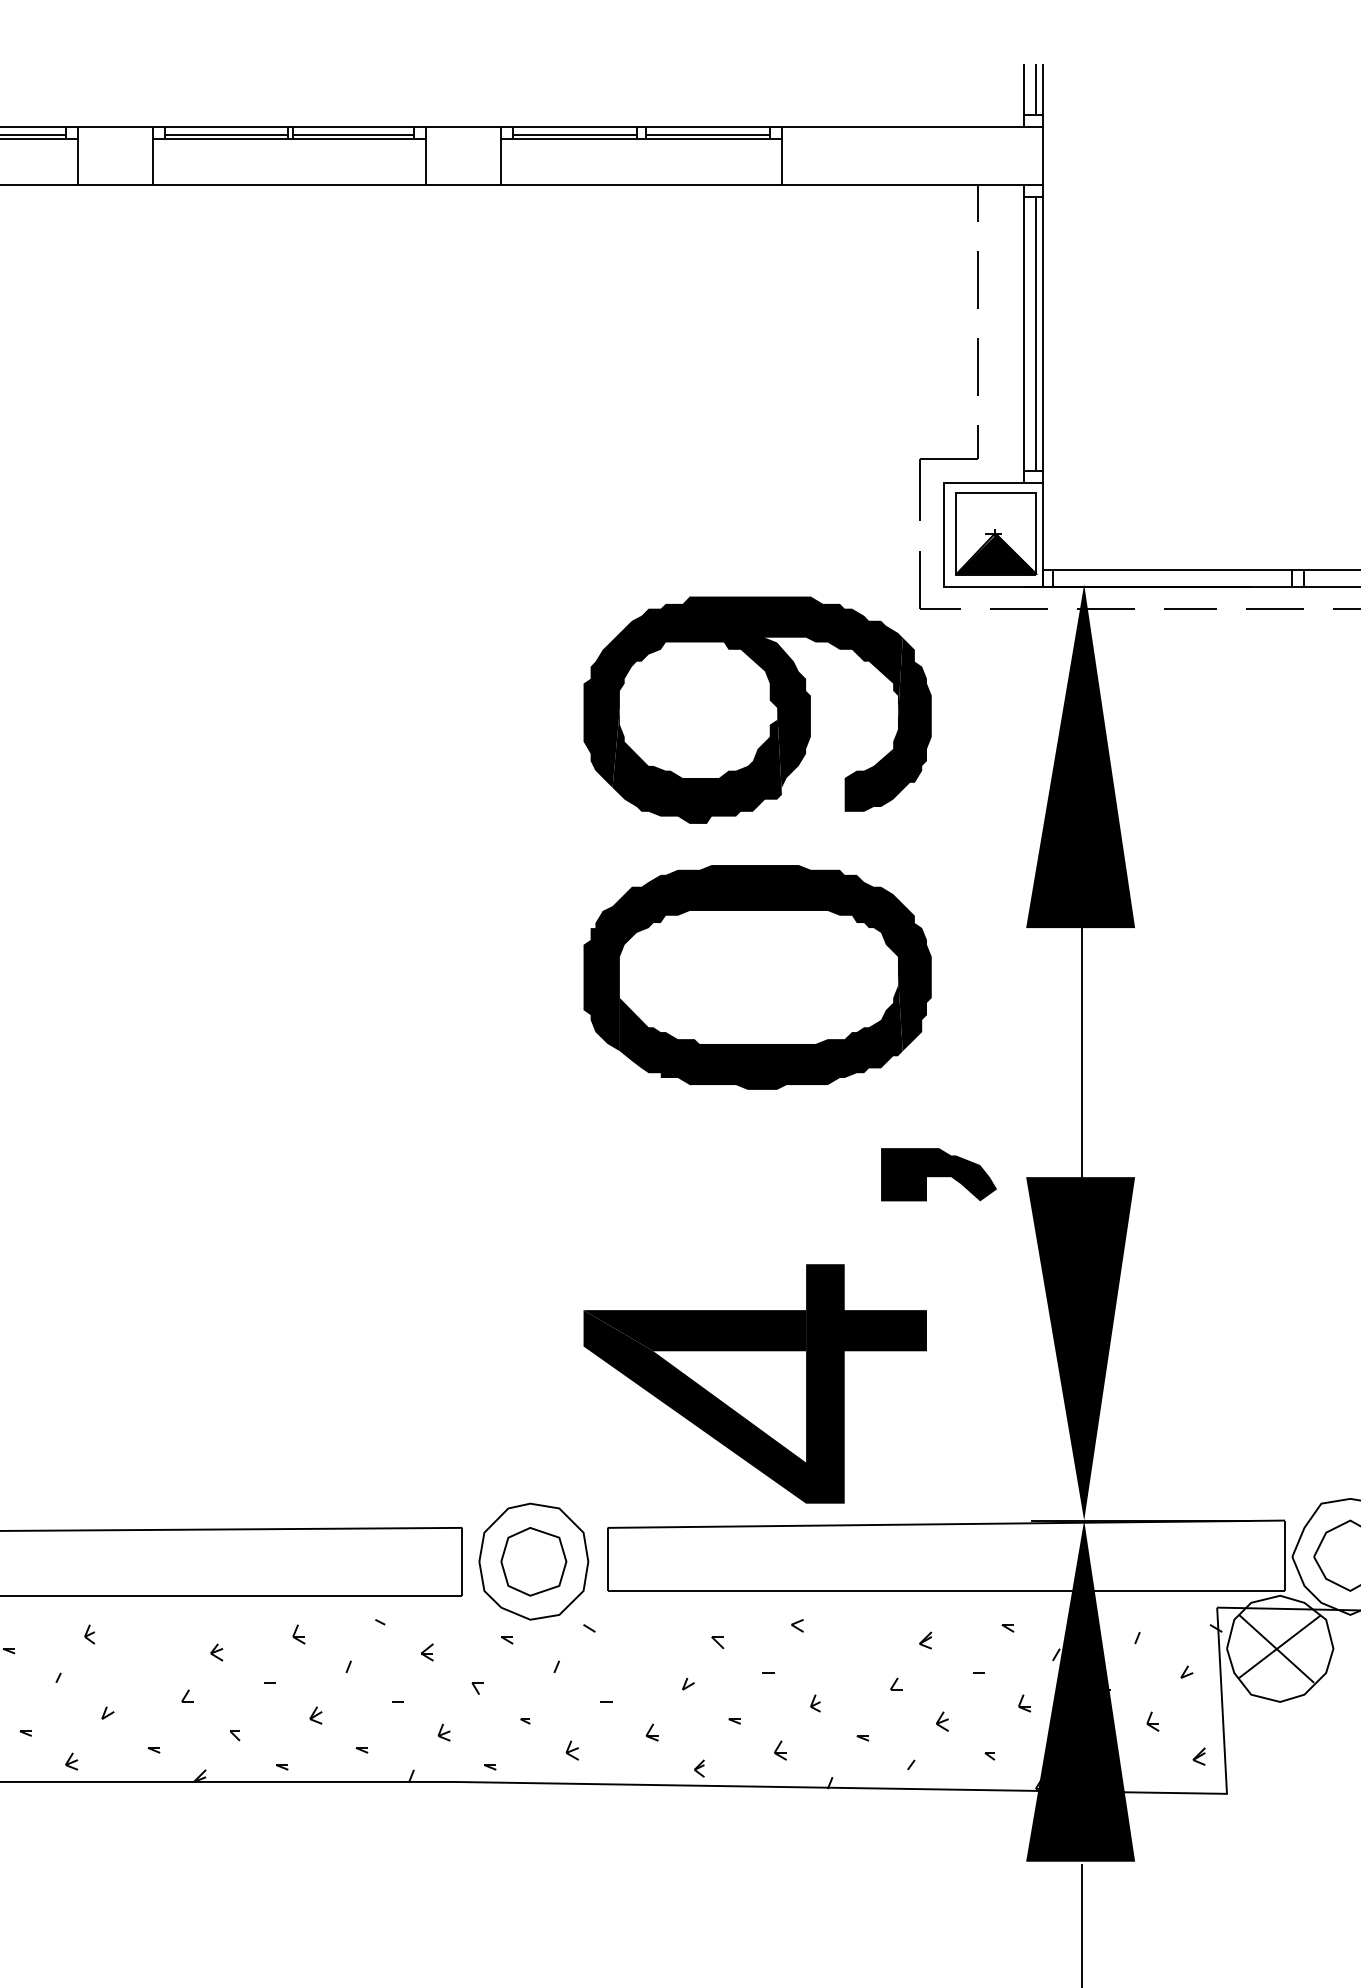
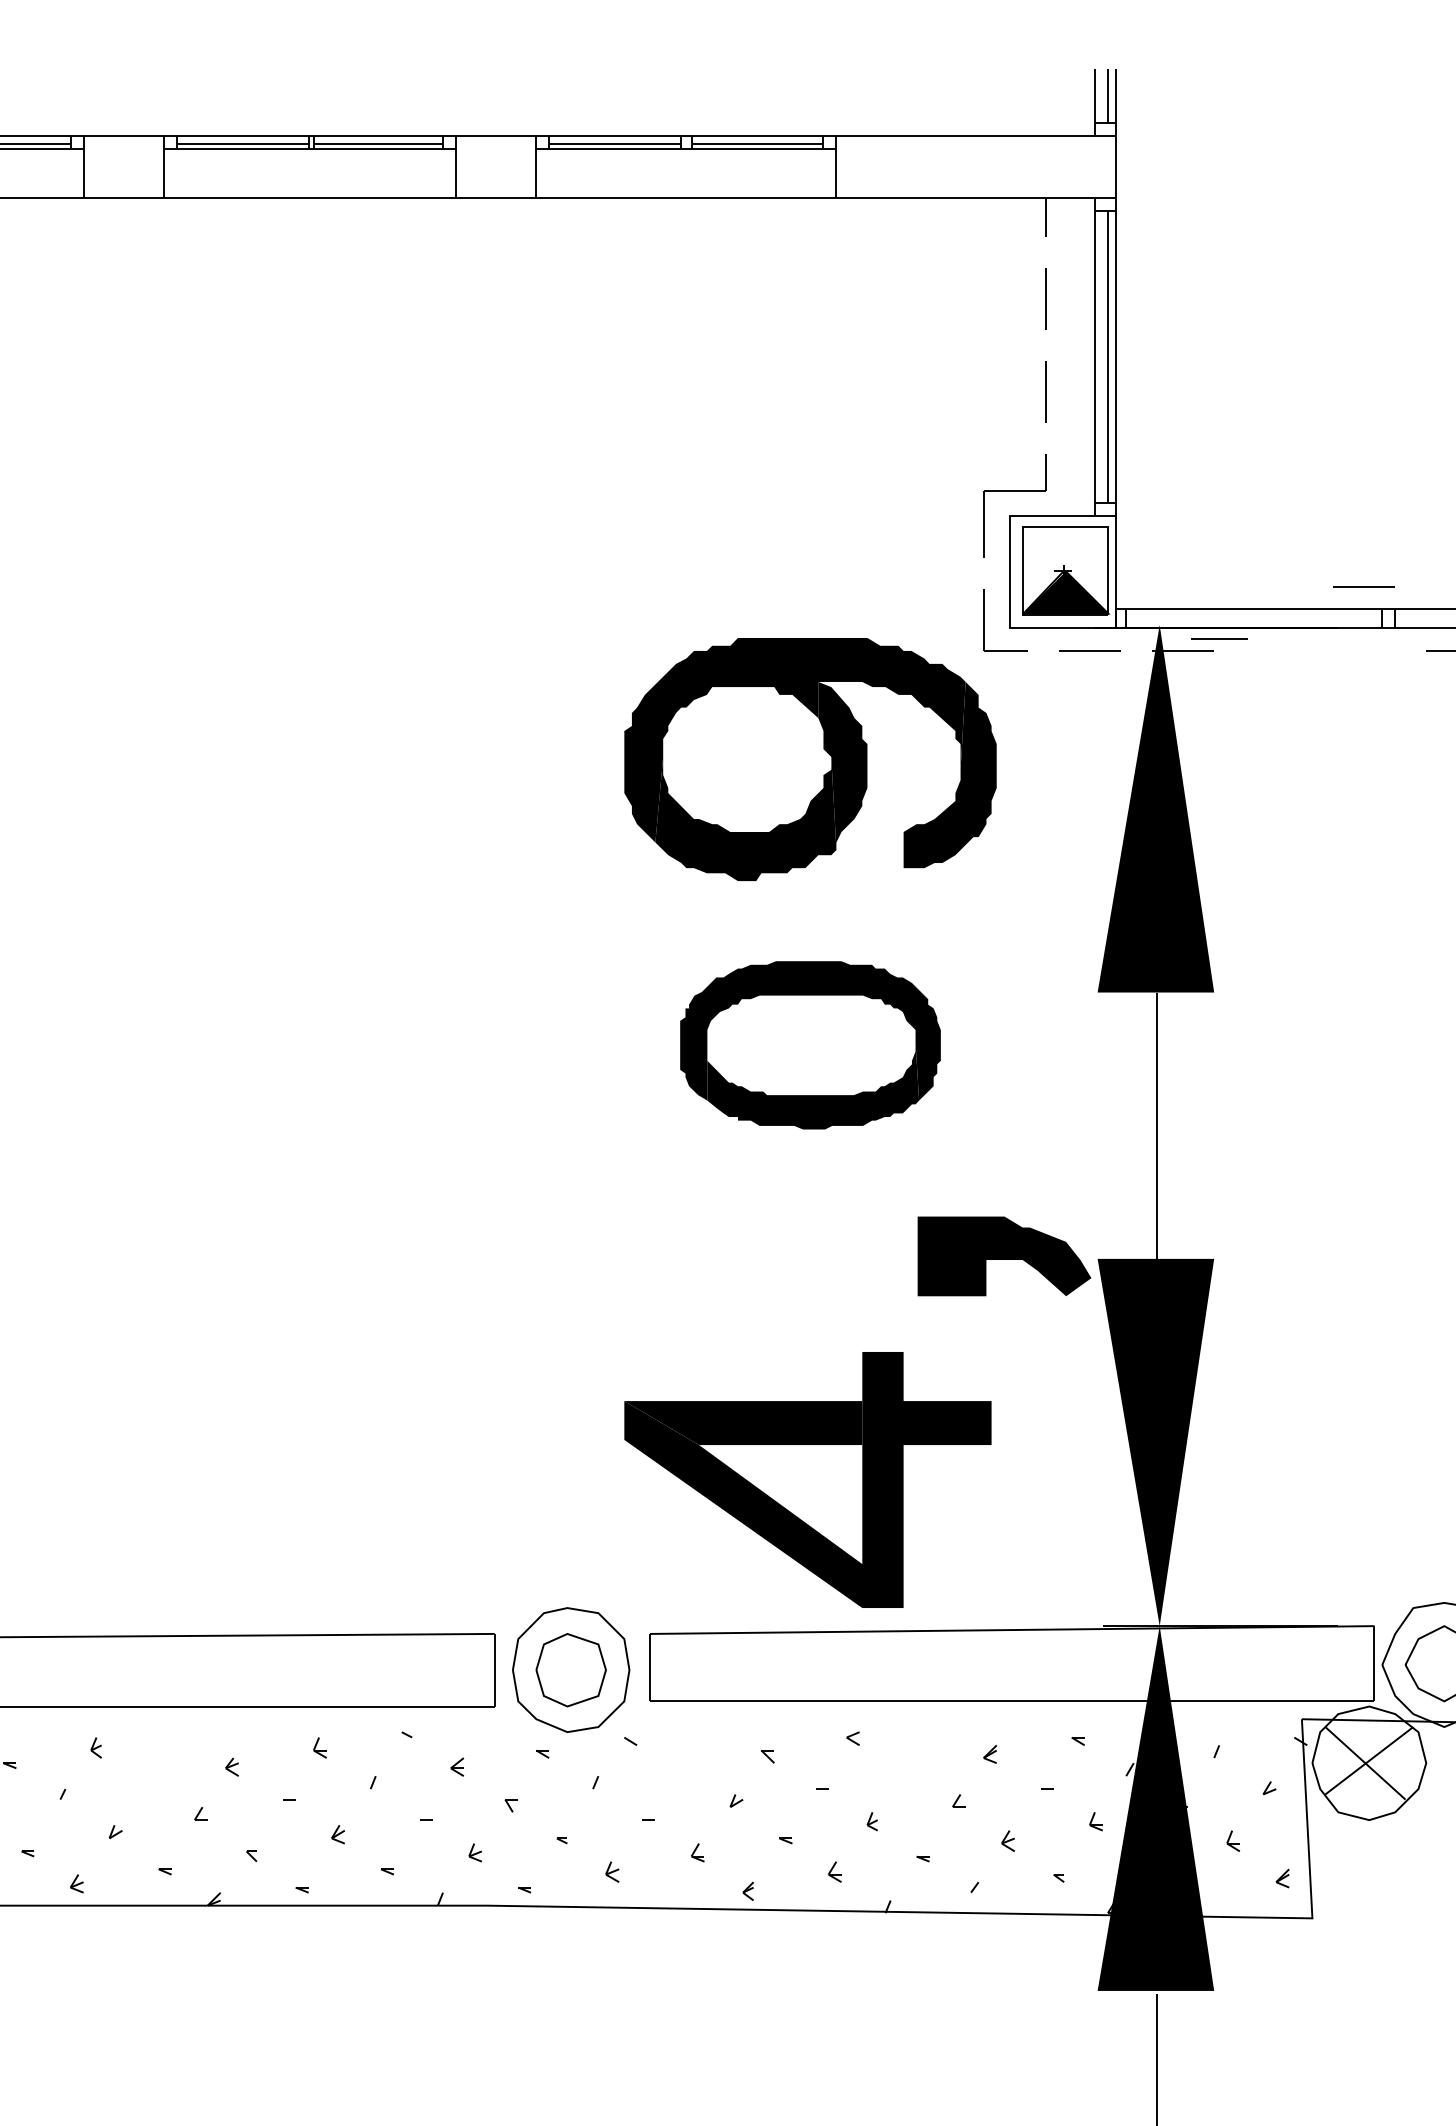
line: (1190, 608) -> (1219, 638), moved
line: (1274, 608) -> (1363, 586), moved
part: (757, 977) -> (810, 1045), size x0.7
part: (939, 1174) -> (1004, 1255), size x1.4

